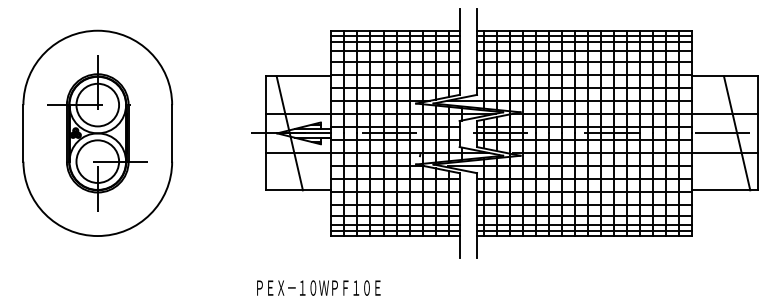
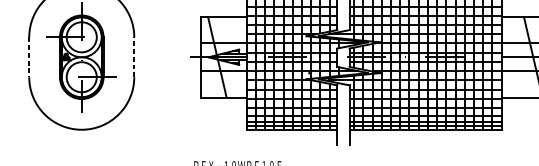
line: (172, 132) -> (134, 56), solid -> dashed
line: (23, 133) -> (29, 57), solid -> dashed

